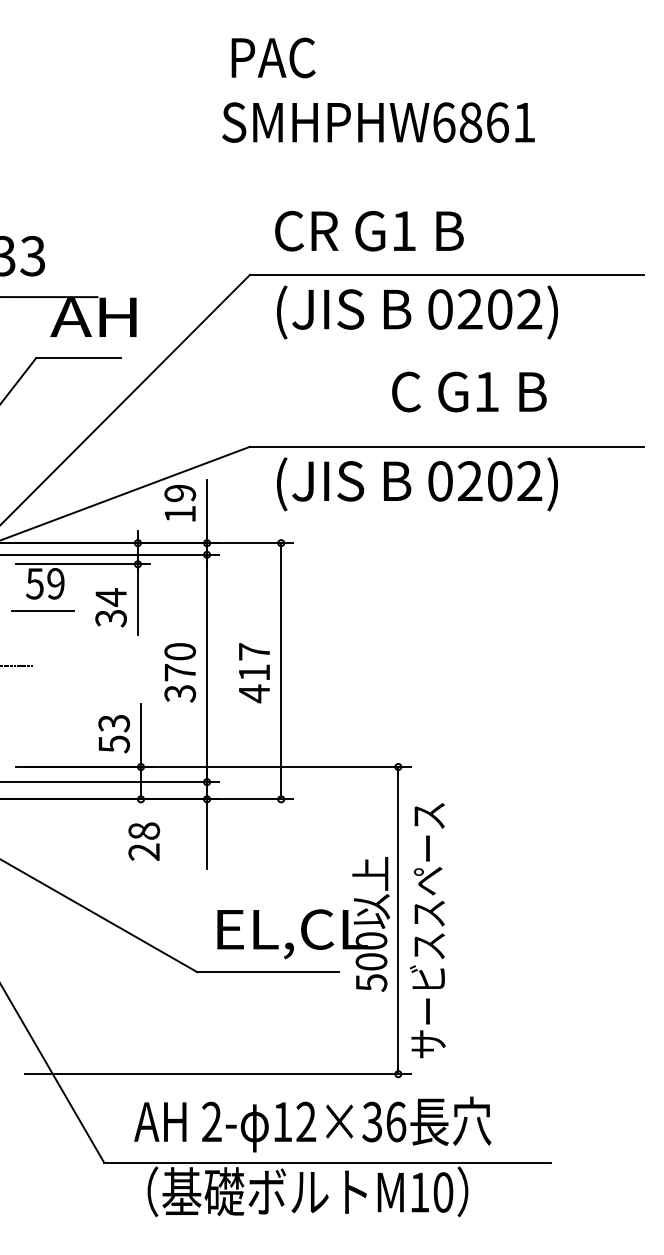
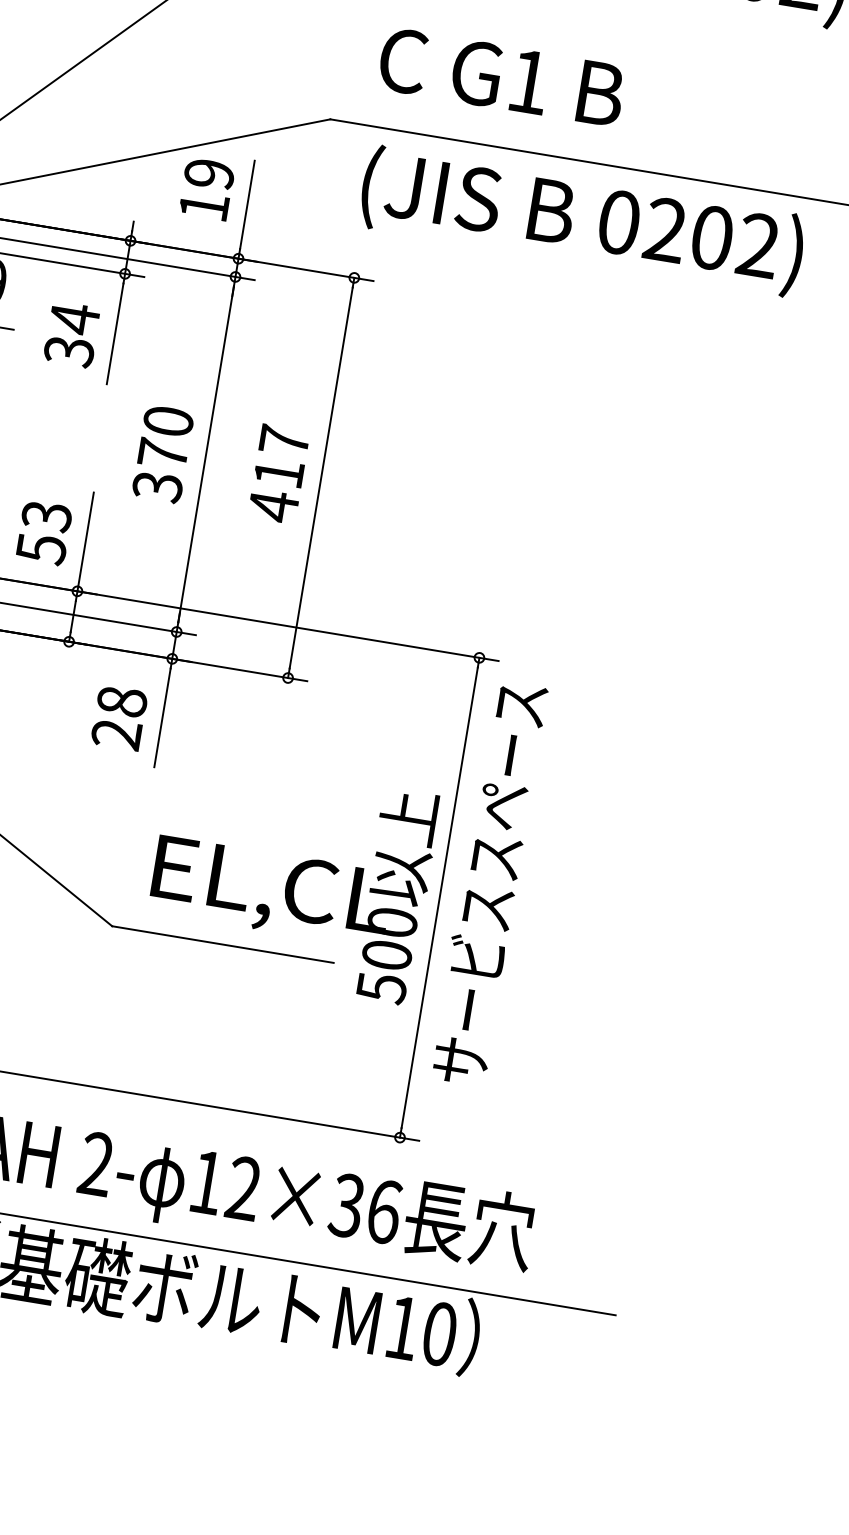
text: (469, 391) -> (502, 76), moved
text: (144, 841) -> (119, 717), moved
text: (427, 930) -> (488, 883), moved

